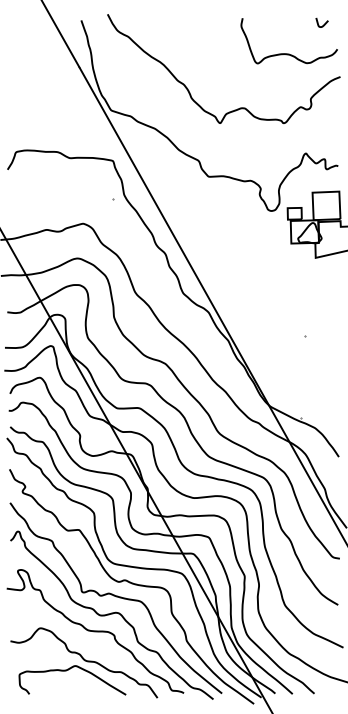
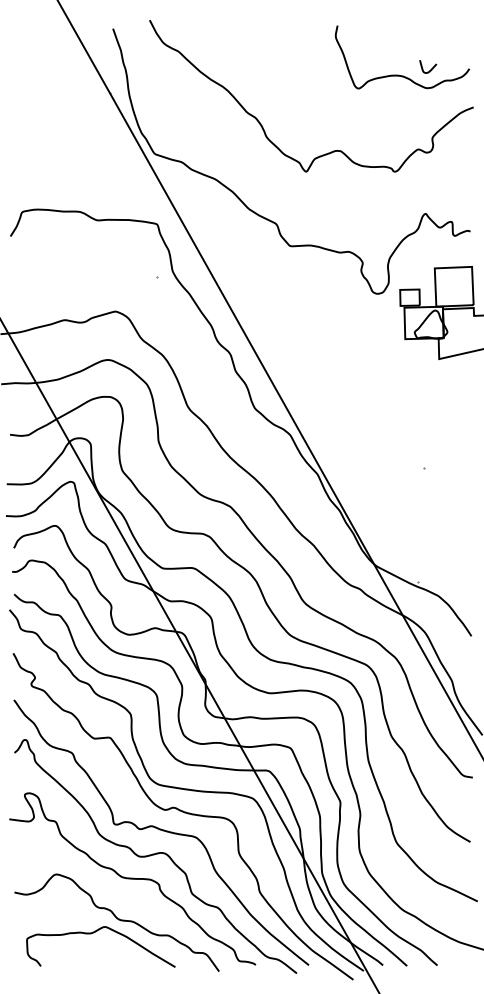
curve: (324, 23) -> (431, 68), moved

